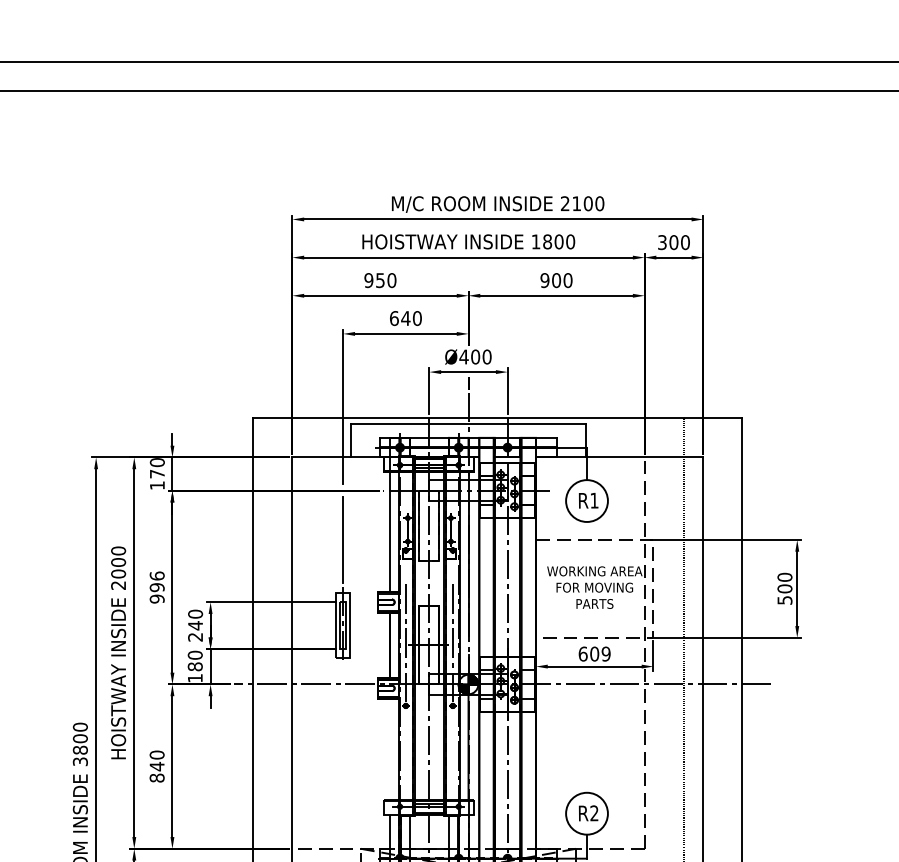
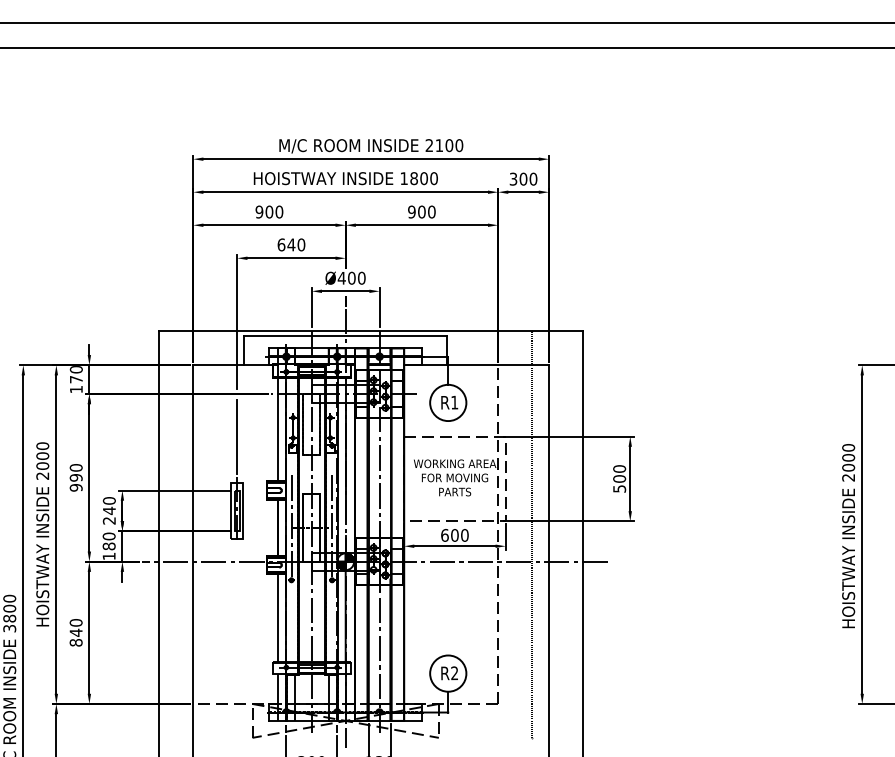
text: (380, 279) -> (269, 211), 950 -> 900
text: (156, 575) -> (75, 467), 996 -> 990
text: (605, 654) -> (464, 535), 609 -> 600
line: (389, 748) -> (277, 617), added

